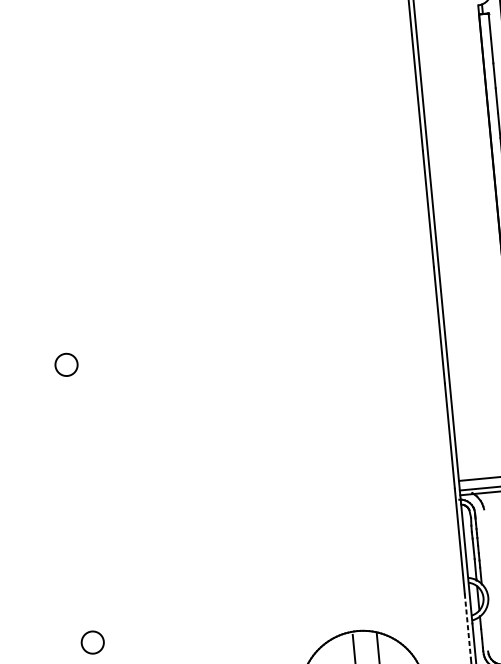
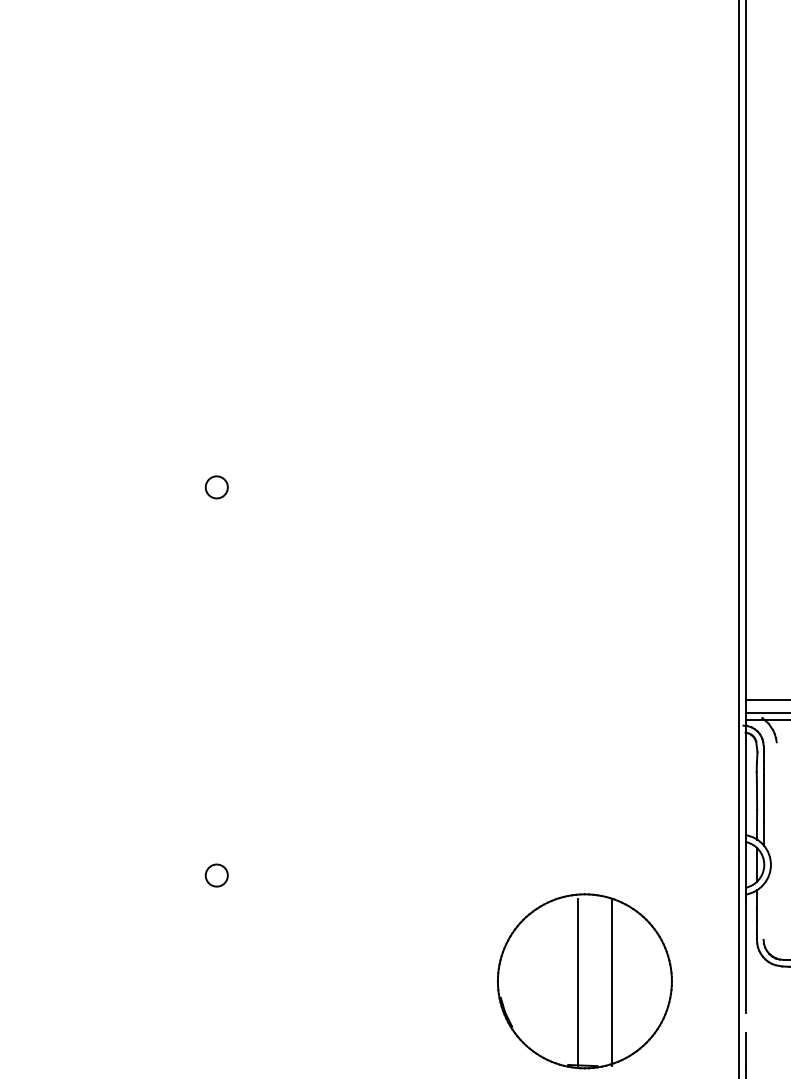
circle: (66, 365) -> (216, 487), size x0.71
line: (467, 626) -> (738, 902), dashed -> solid
circle: (92, 642) -> (216, 875), size x0.71

